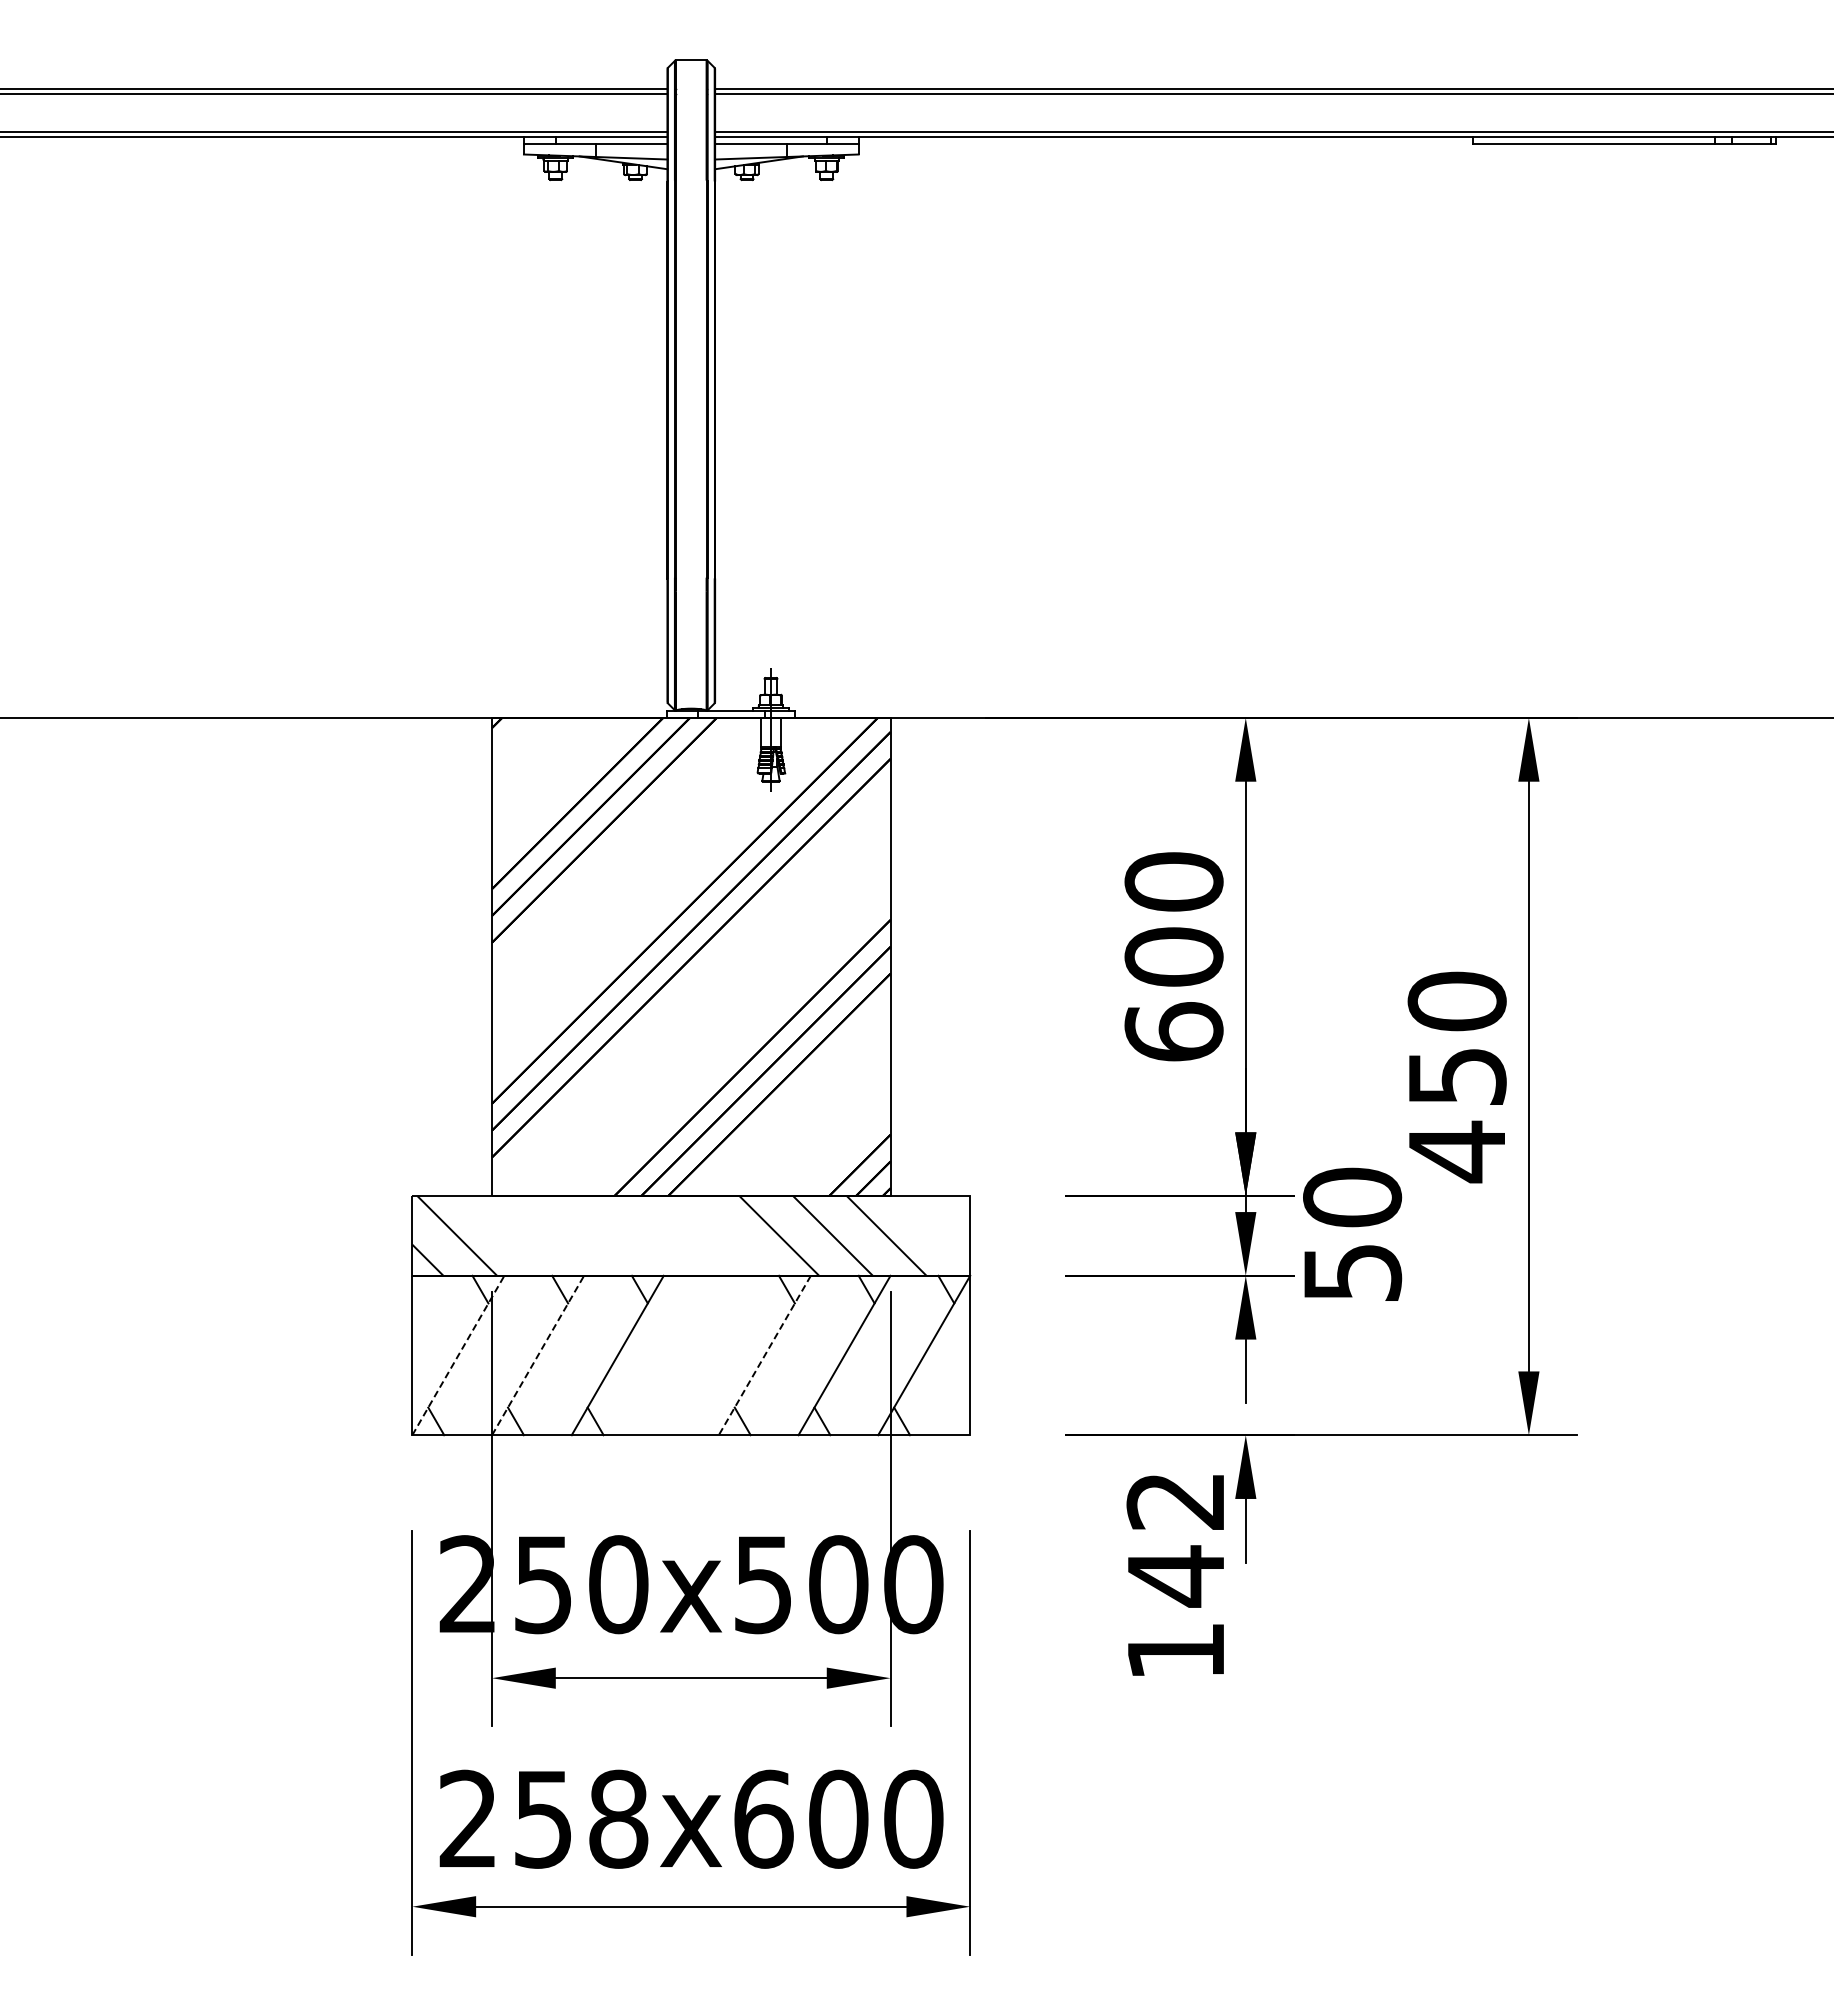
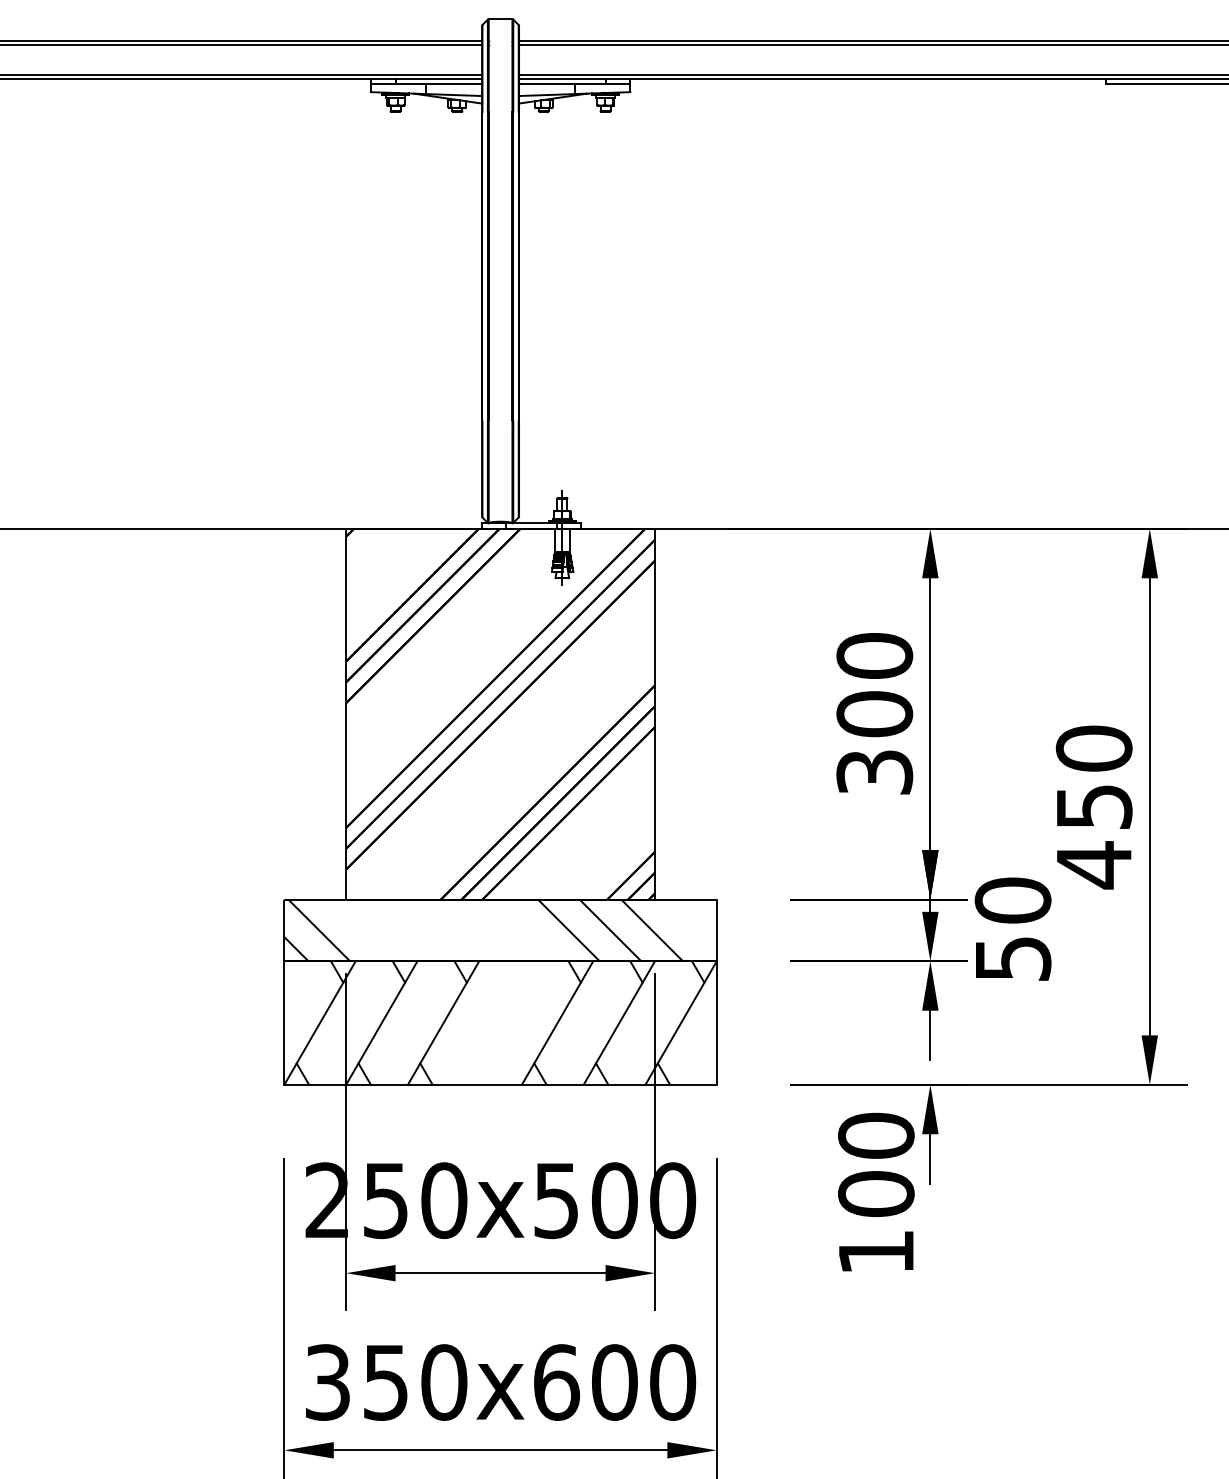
text: (1173, 1031) -> (874, 771), 600 -> 300
line: (458, 1355) -> (320, 1023), dashed -> solid
line: (538, 1355) -> (382, 1023), dashed -> solid
line: (764, 1355) -> (557, 1023), dashed -> solid
text: (1175, 1539) -> (875, 1165), 142 -> 100
text: (543, 1818) -> (386, 1381), 258x600 -> 350x600

